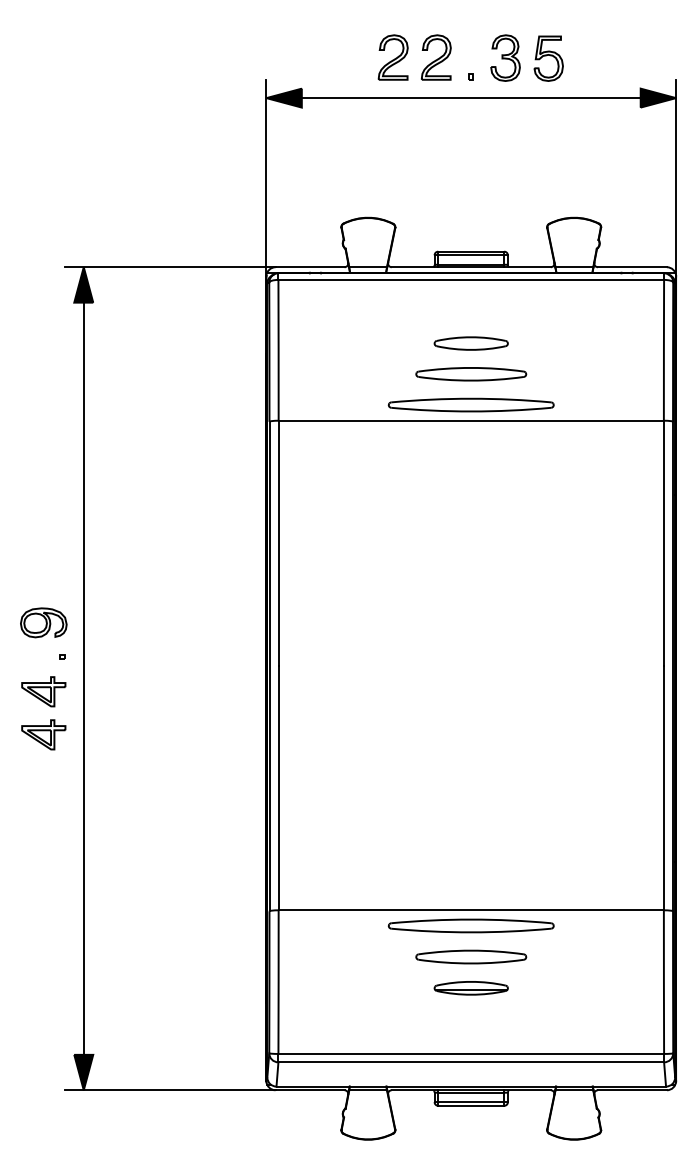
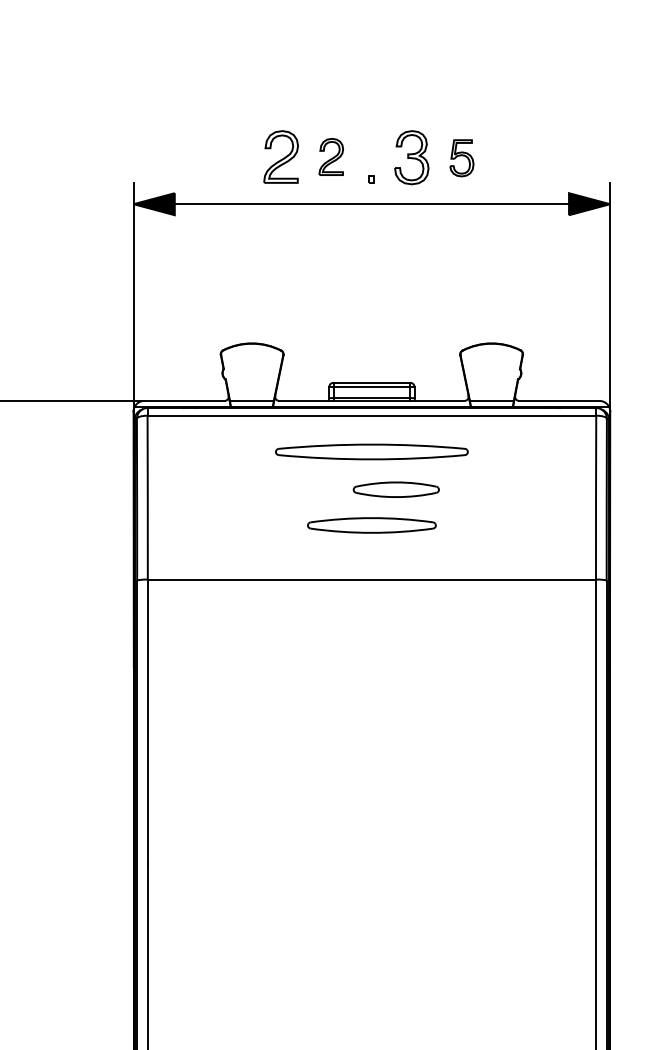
part: (436, 57) -> (331, 156), size x0.7
part: (548, 58) -> (461, 158), size x0.7
part: (470, 343) -> (395, 489), moved
part: (470, 404) -> (371, 451), moved

